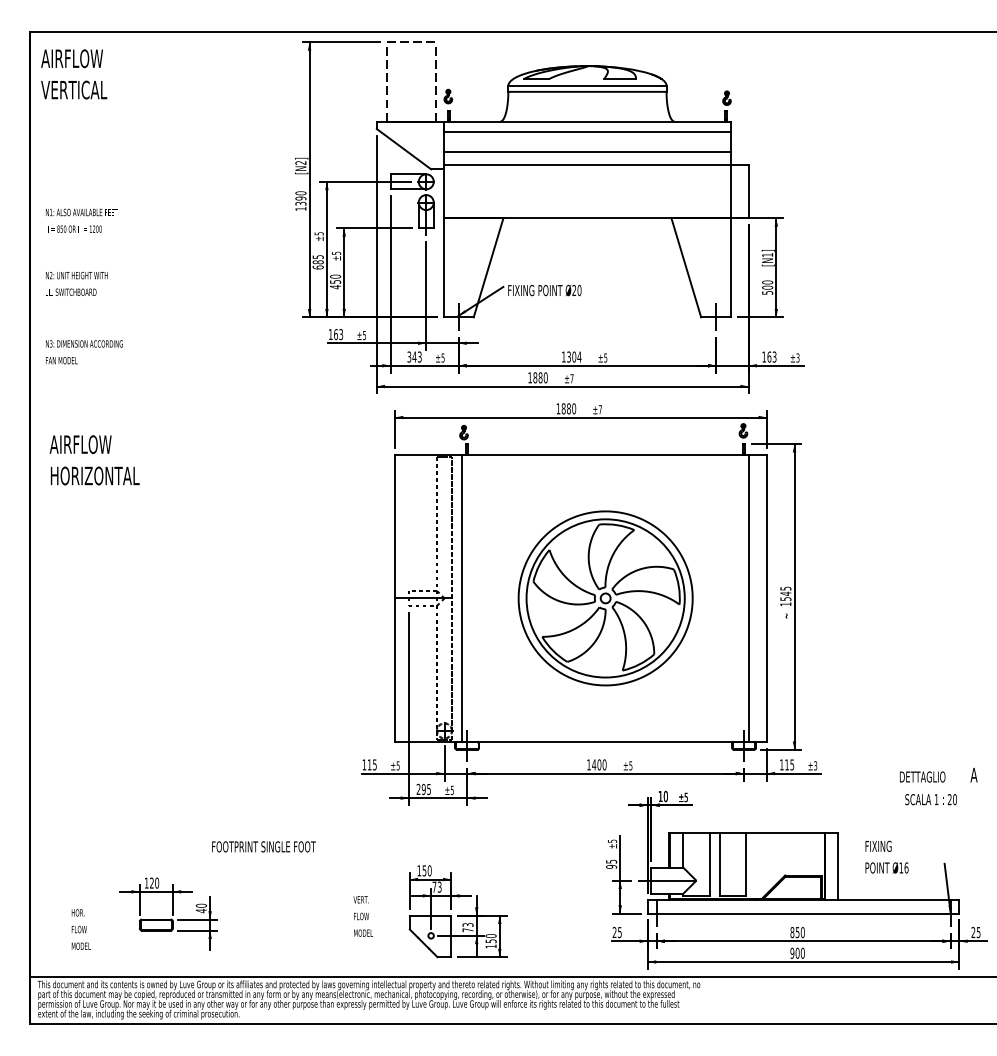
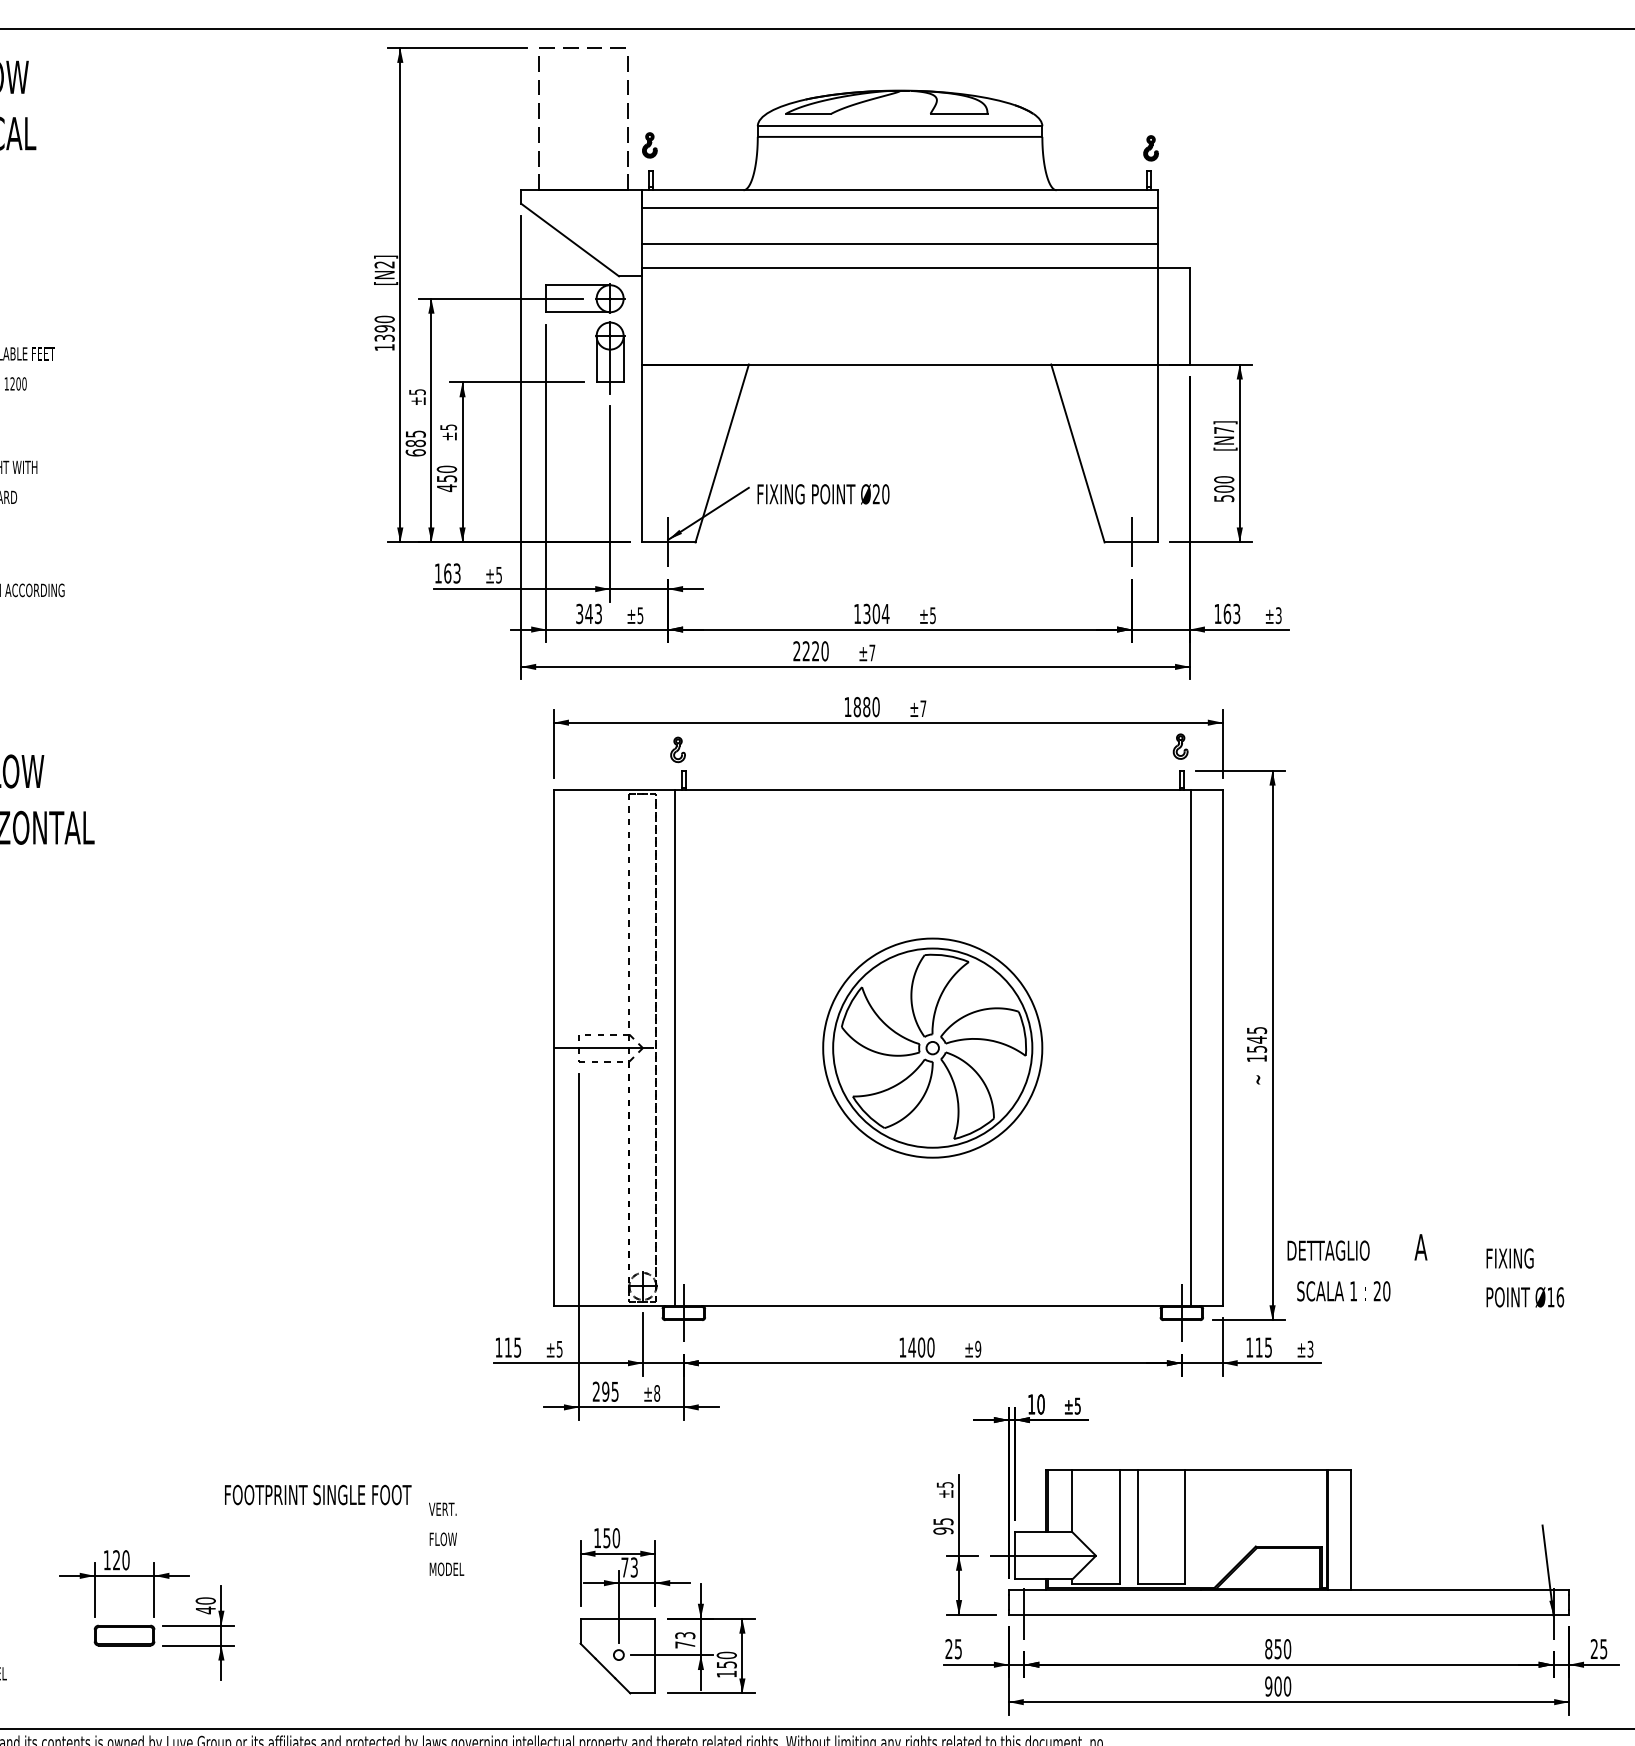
text: (767, 254) -> (1223, 429), [N1] -> [N7]
text: (535, 377) -> (806, 650), 1880 -> 2220
part: (605, 598) -> (932, 1048), size x0.7
text: (630, 765) -> (977, 1348), ±5 -> ±9
text: (938, 786) -> (1357, 1267), moved
text: (452, 789) -> (657, 1391), ±5 -> ±8
text: (886, 856) -> (1524, 1276), moved
text: (363, 916) -> (446, 1539), moved

